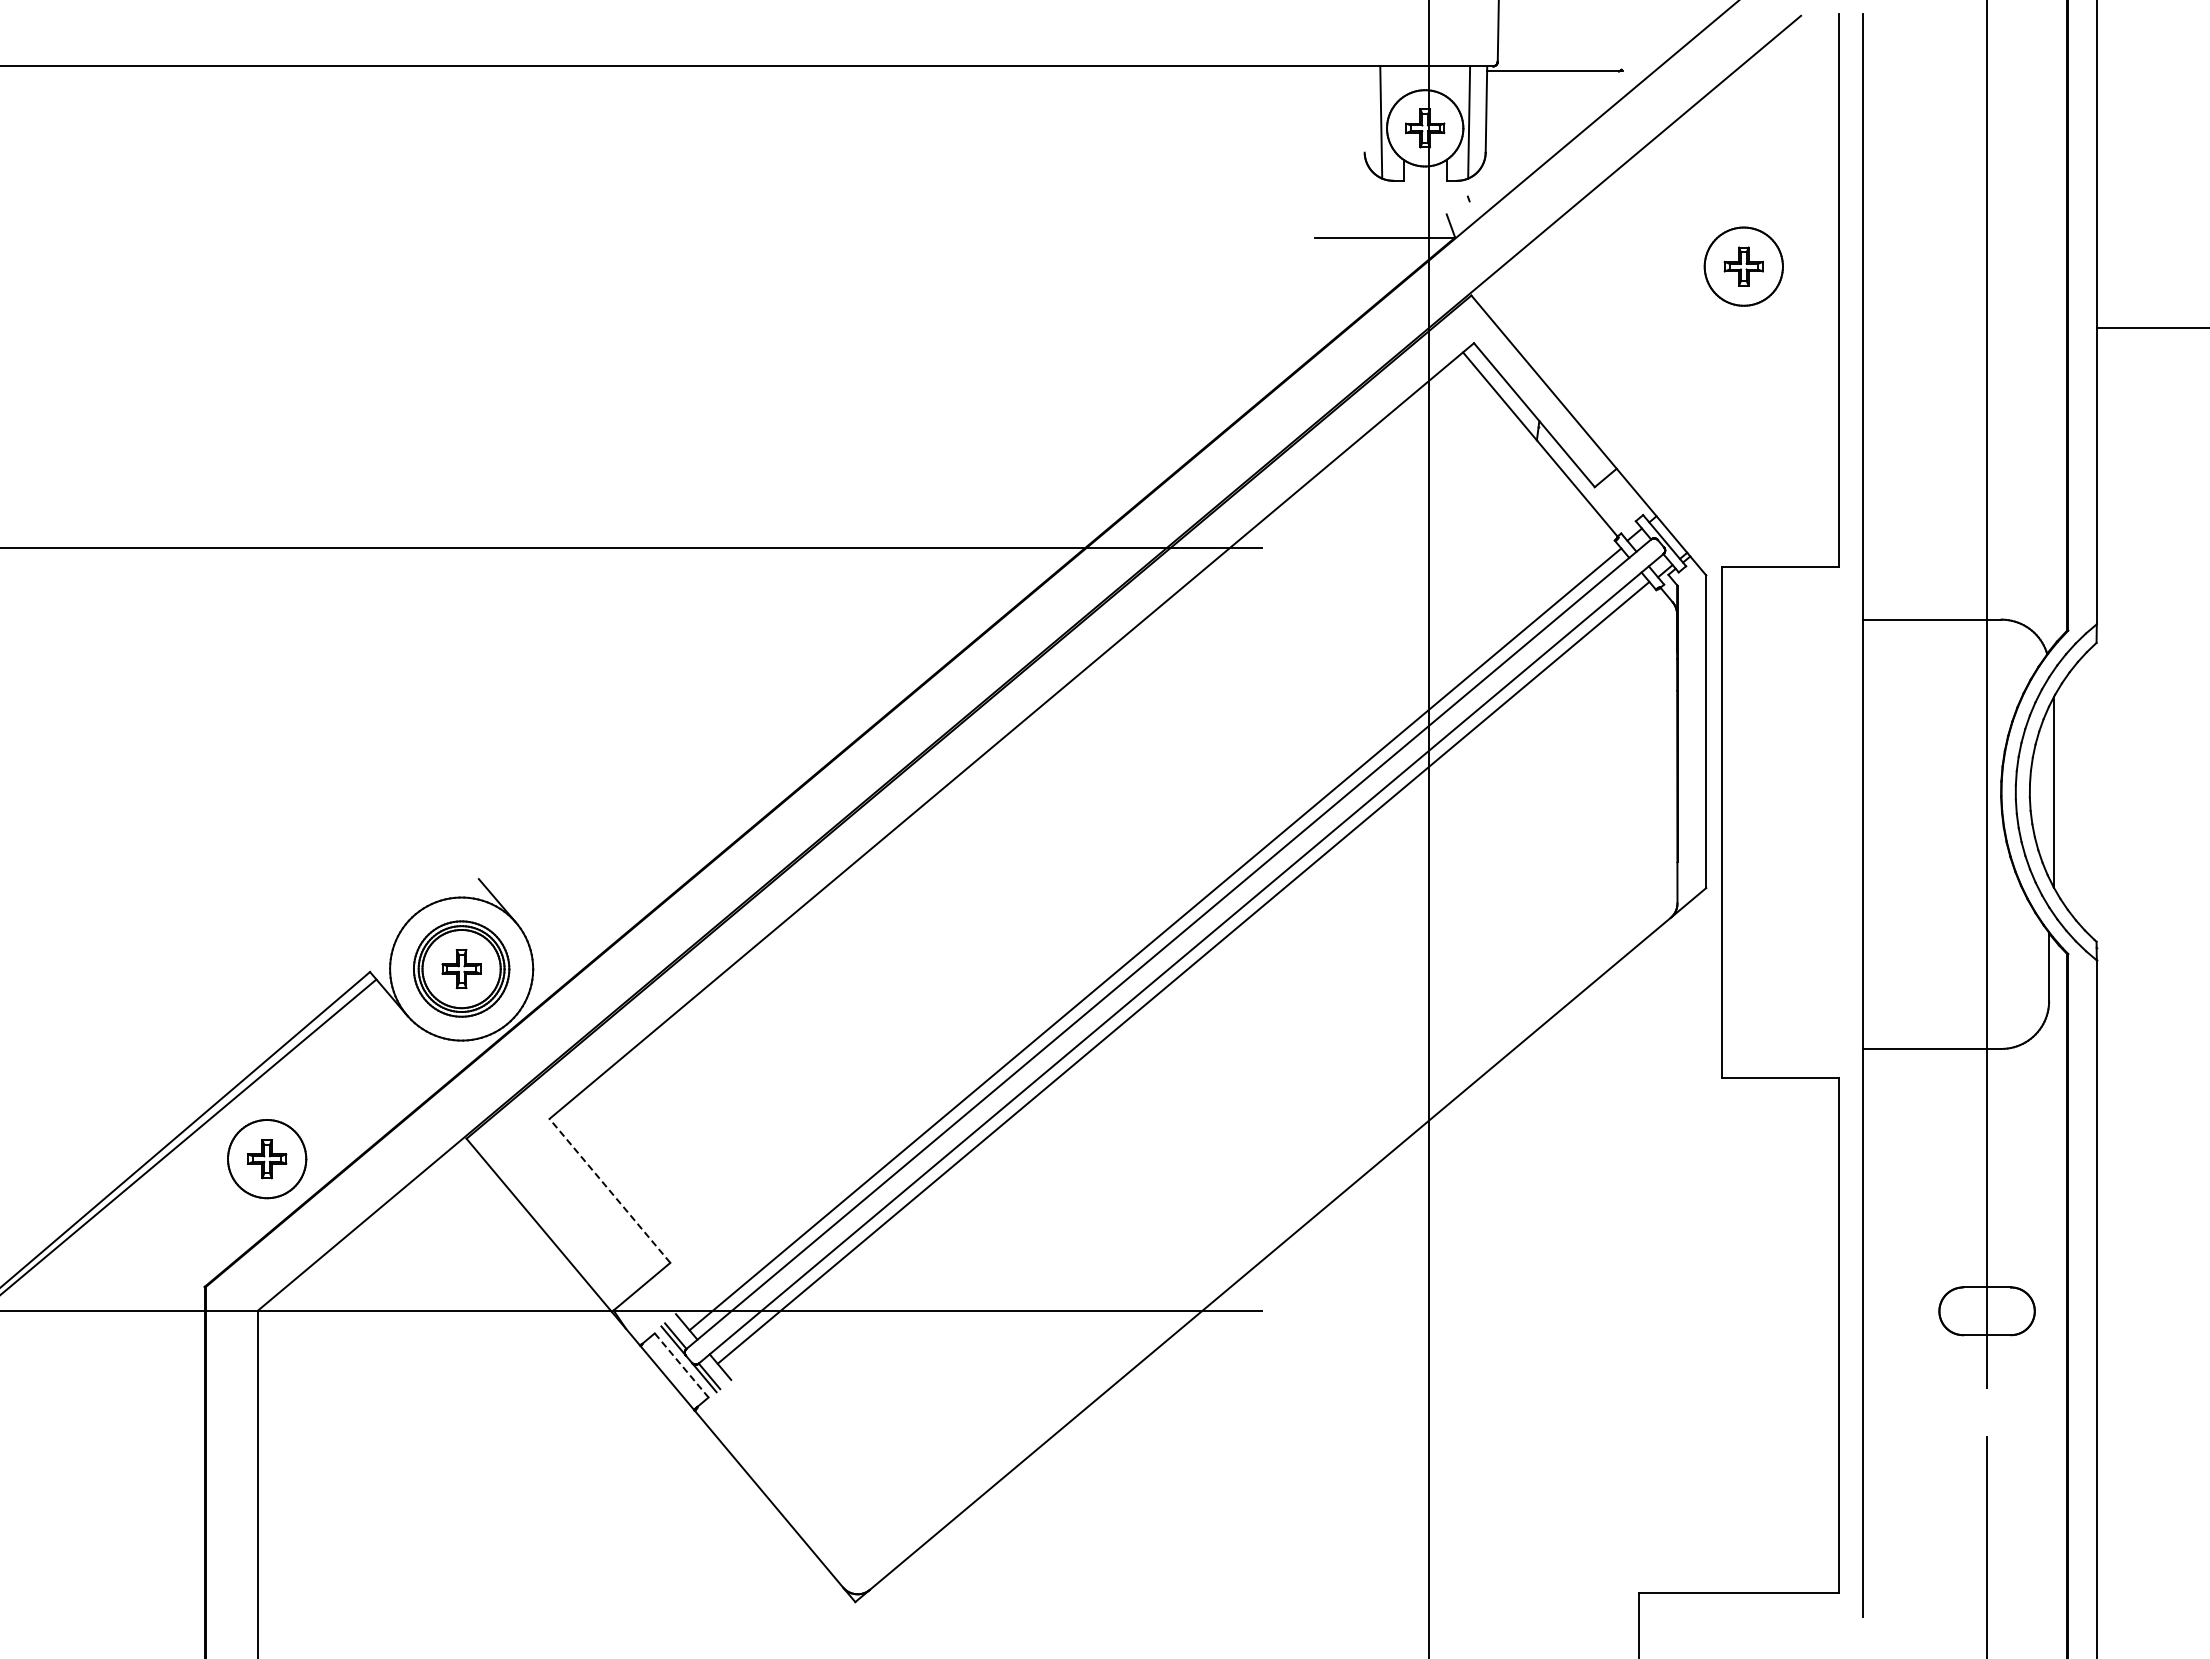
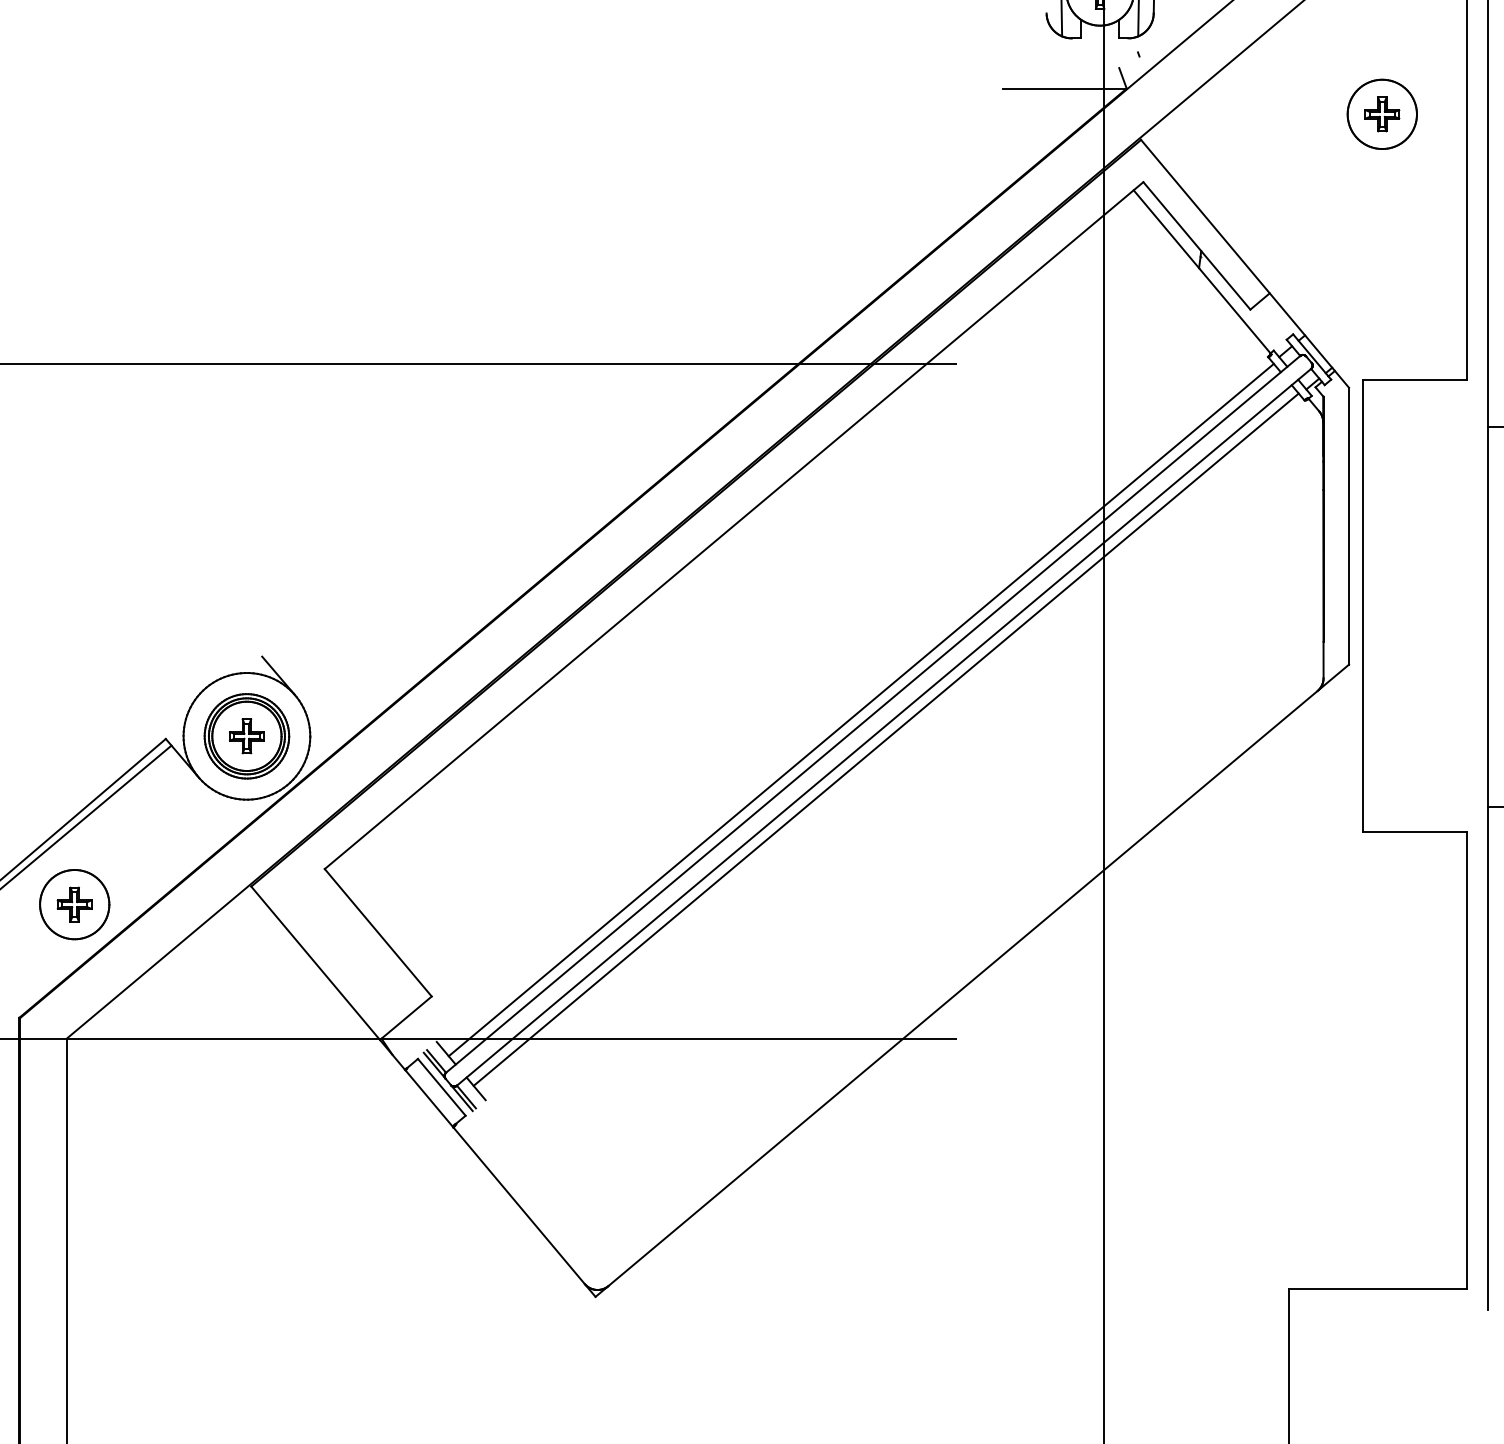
line: (609, 1190) -> (377, 932), dashed -> solid
line: (681, 1365) -> (441, 1087), dashed -> solid

